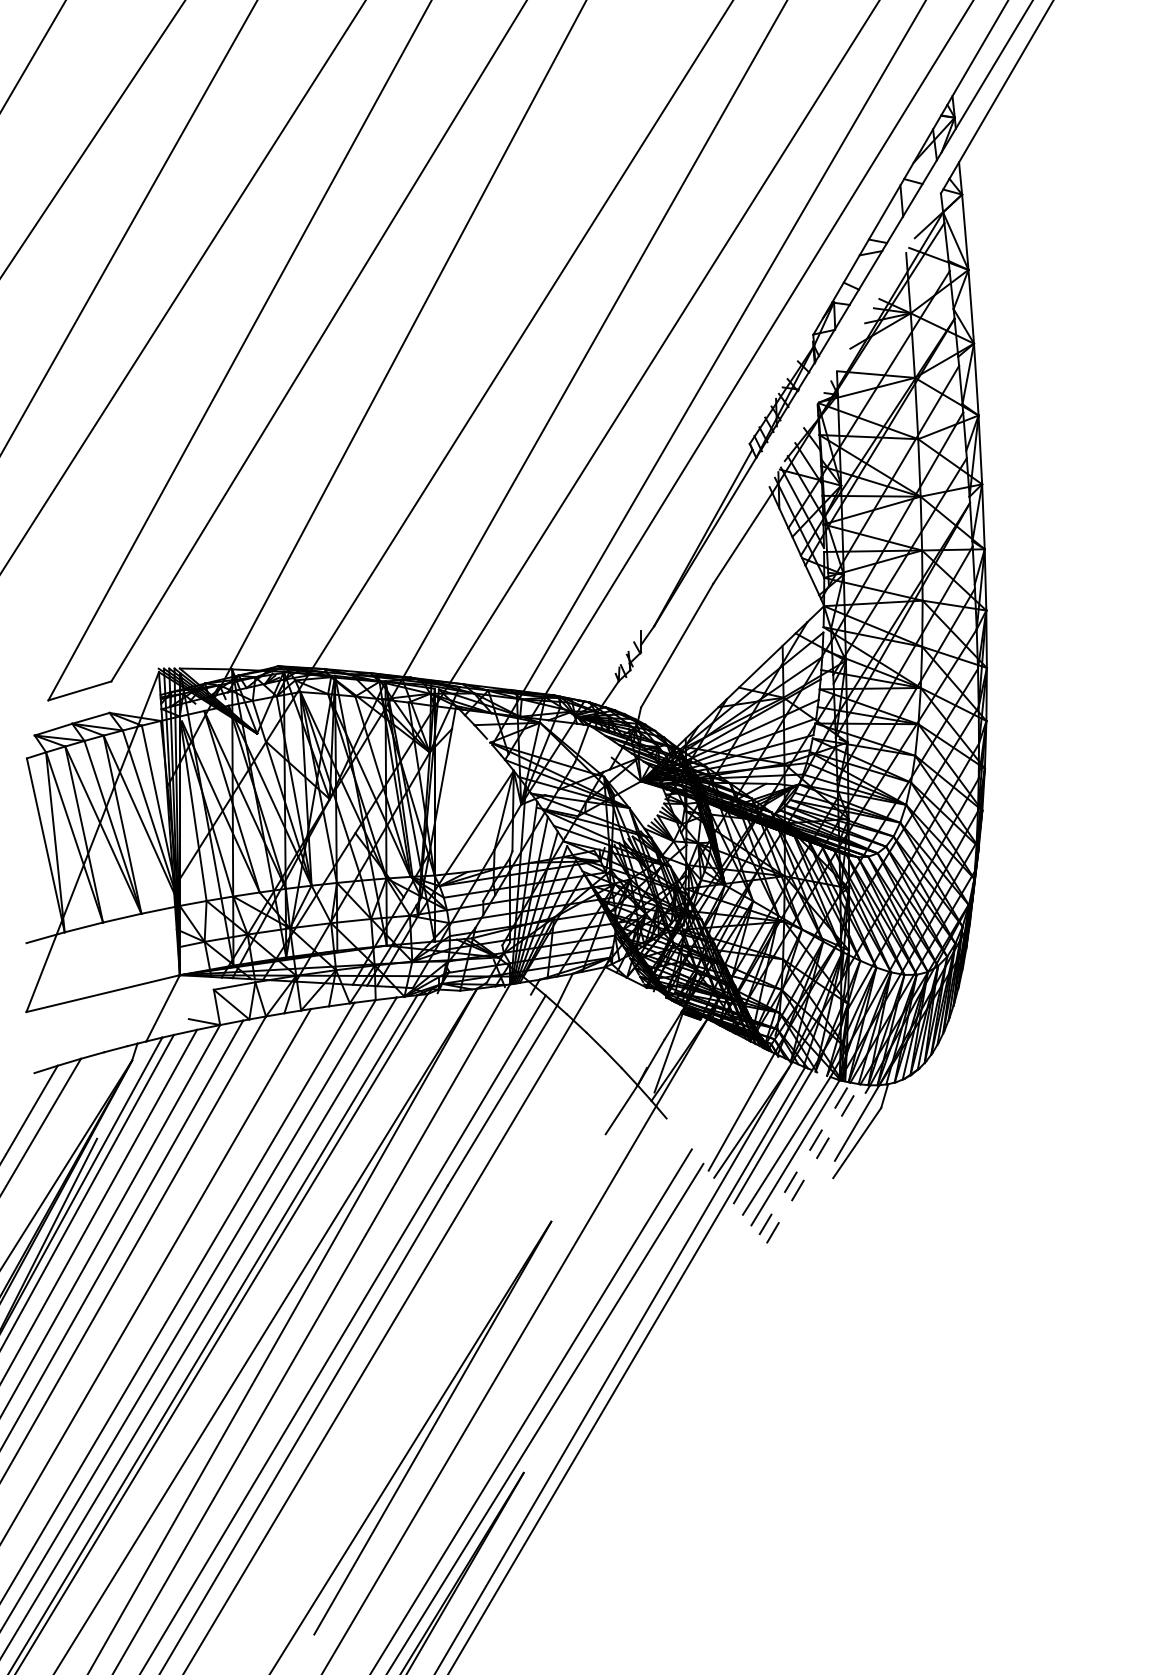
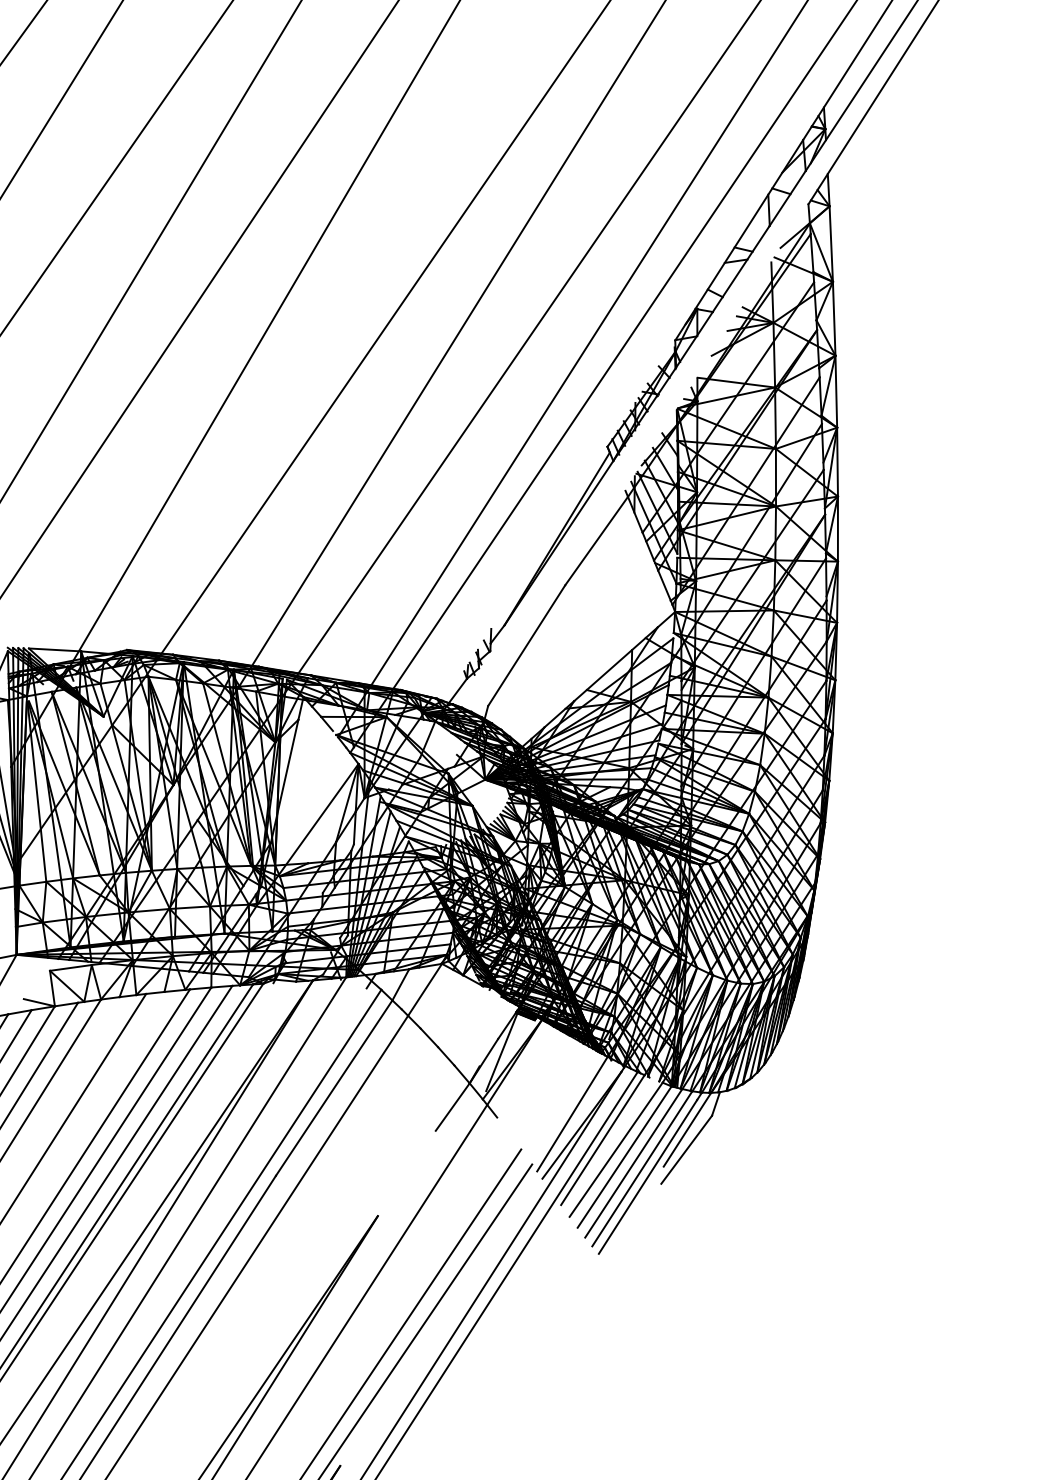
line: (804, 1158) -> (633, 1163), dashed -> solid
line: (813, 1163) -> (642, 1168), dashed -> solid
line: (819, 1171) -> (647, 1176), added

